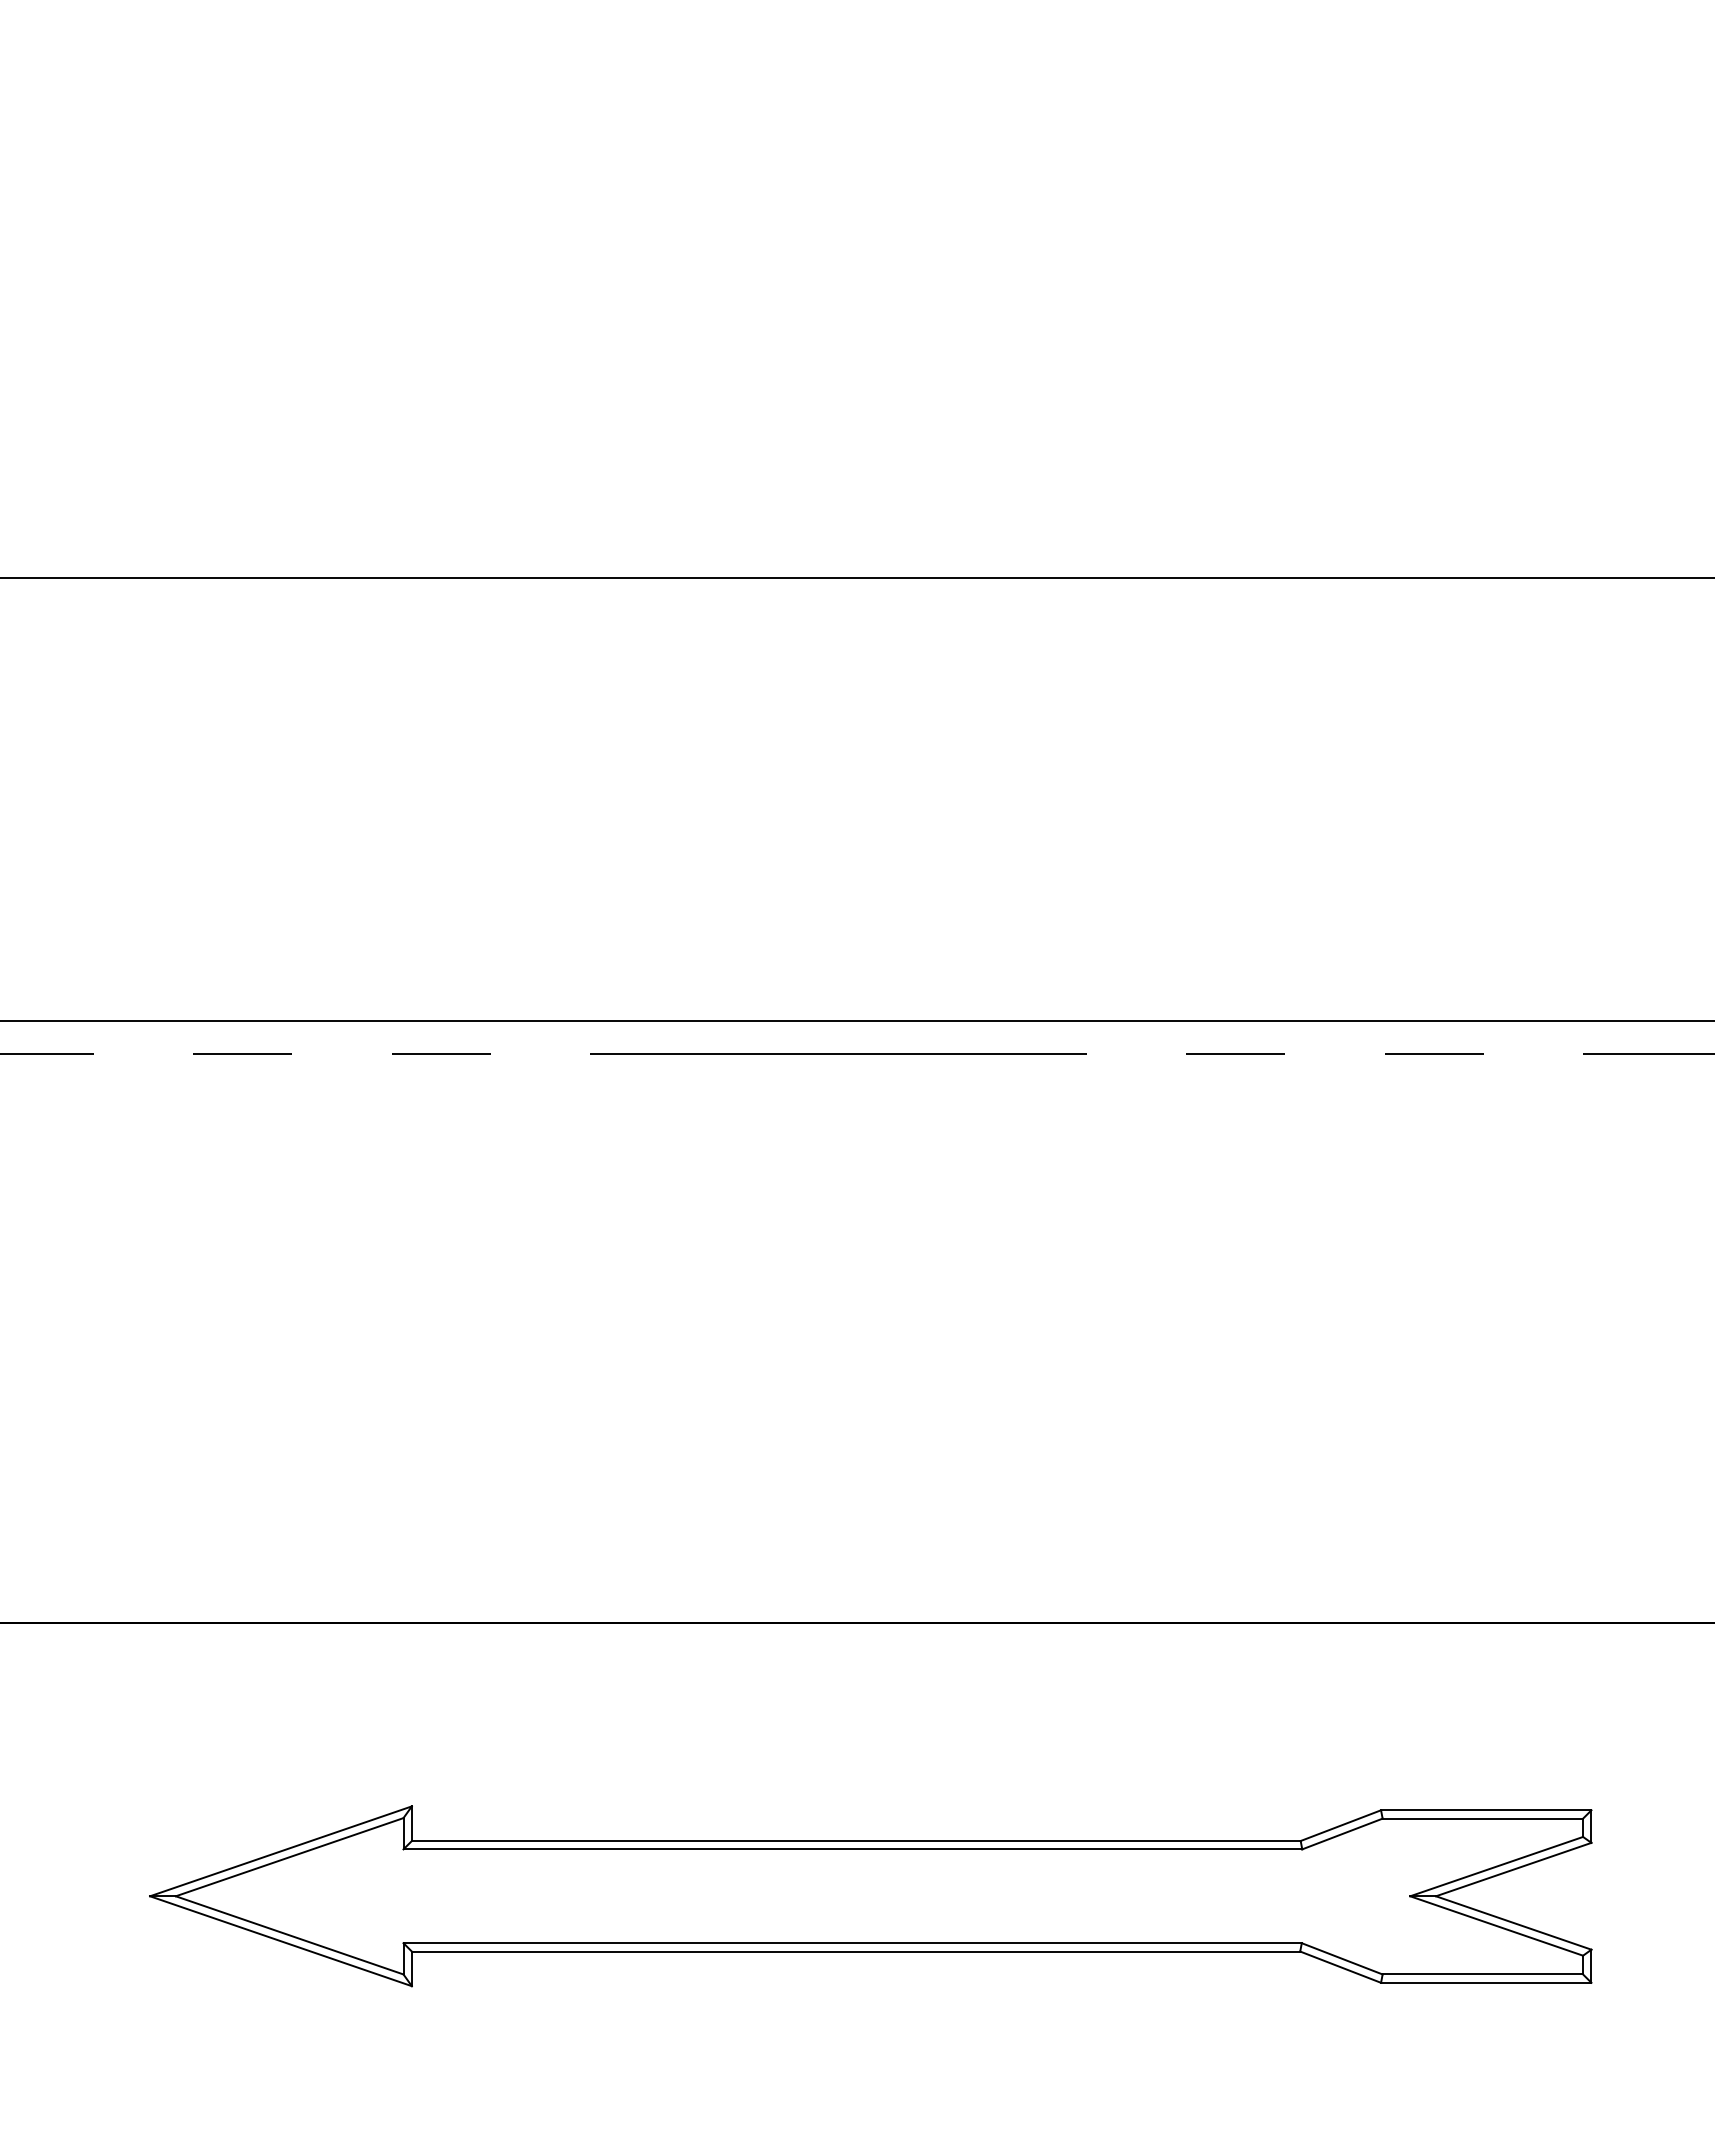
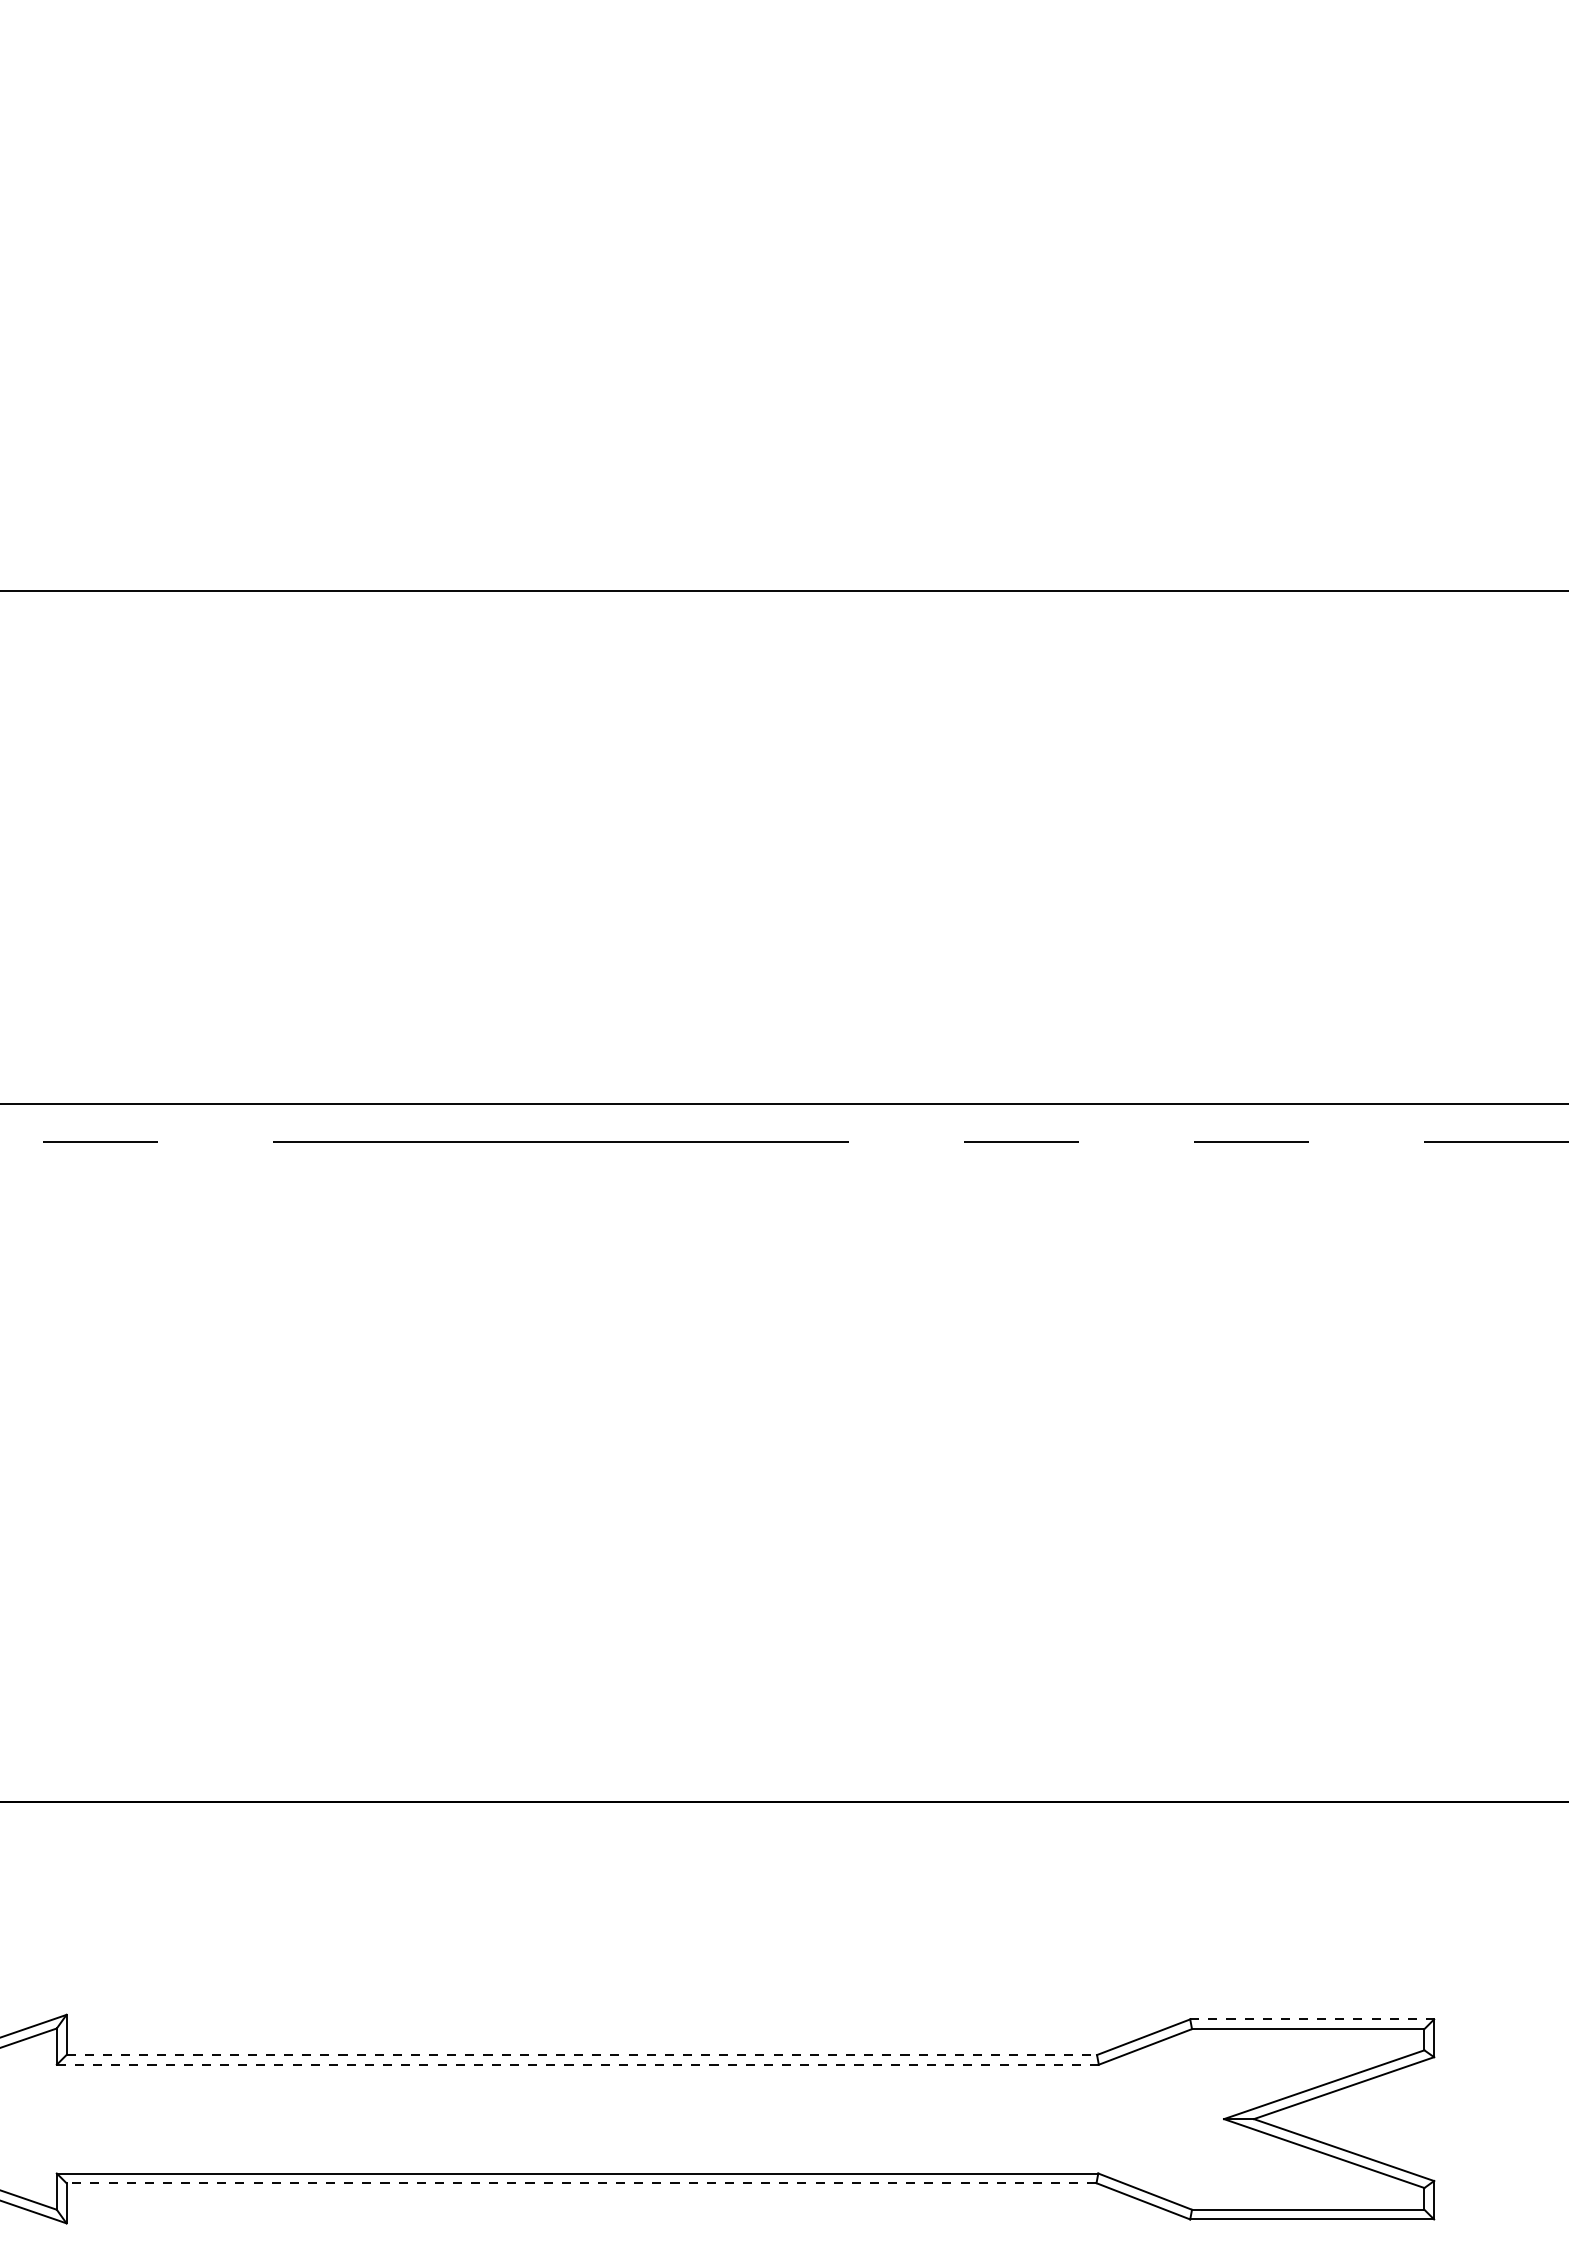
line: (1486, 1810) -> (1312, 2019), solid -> dashed
line: (856, 1841) -> (582, 2055), solid -> dashed
line: (853, 1849) -> (578, 2064), solid -> dashed
line: (855, 1951) -> (580, 2183), solid -> dashed

